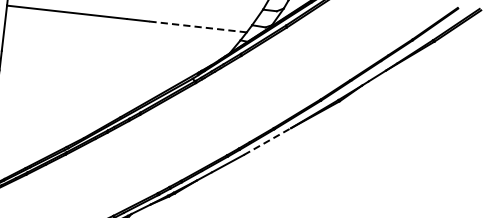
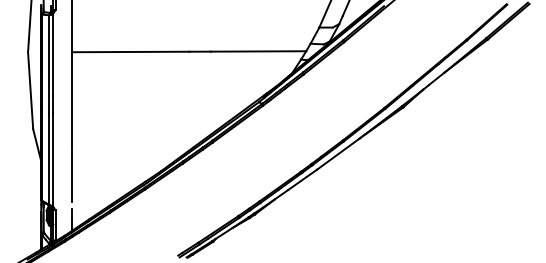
line: (197, 26) -> (258, 51), dashed -> solid
line: (267, 140) -> (338, 153), dashed -> solid

